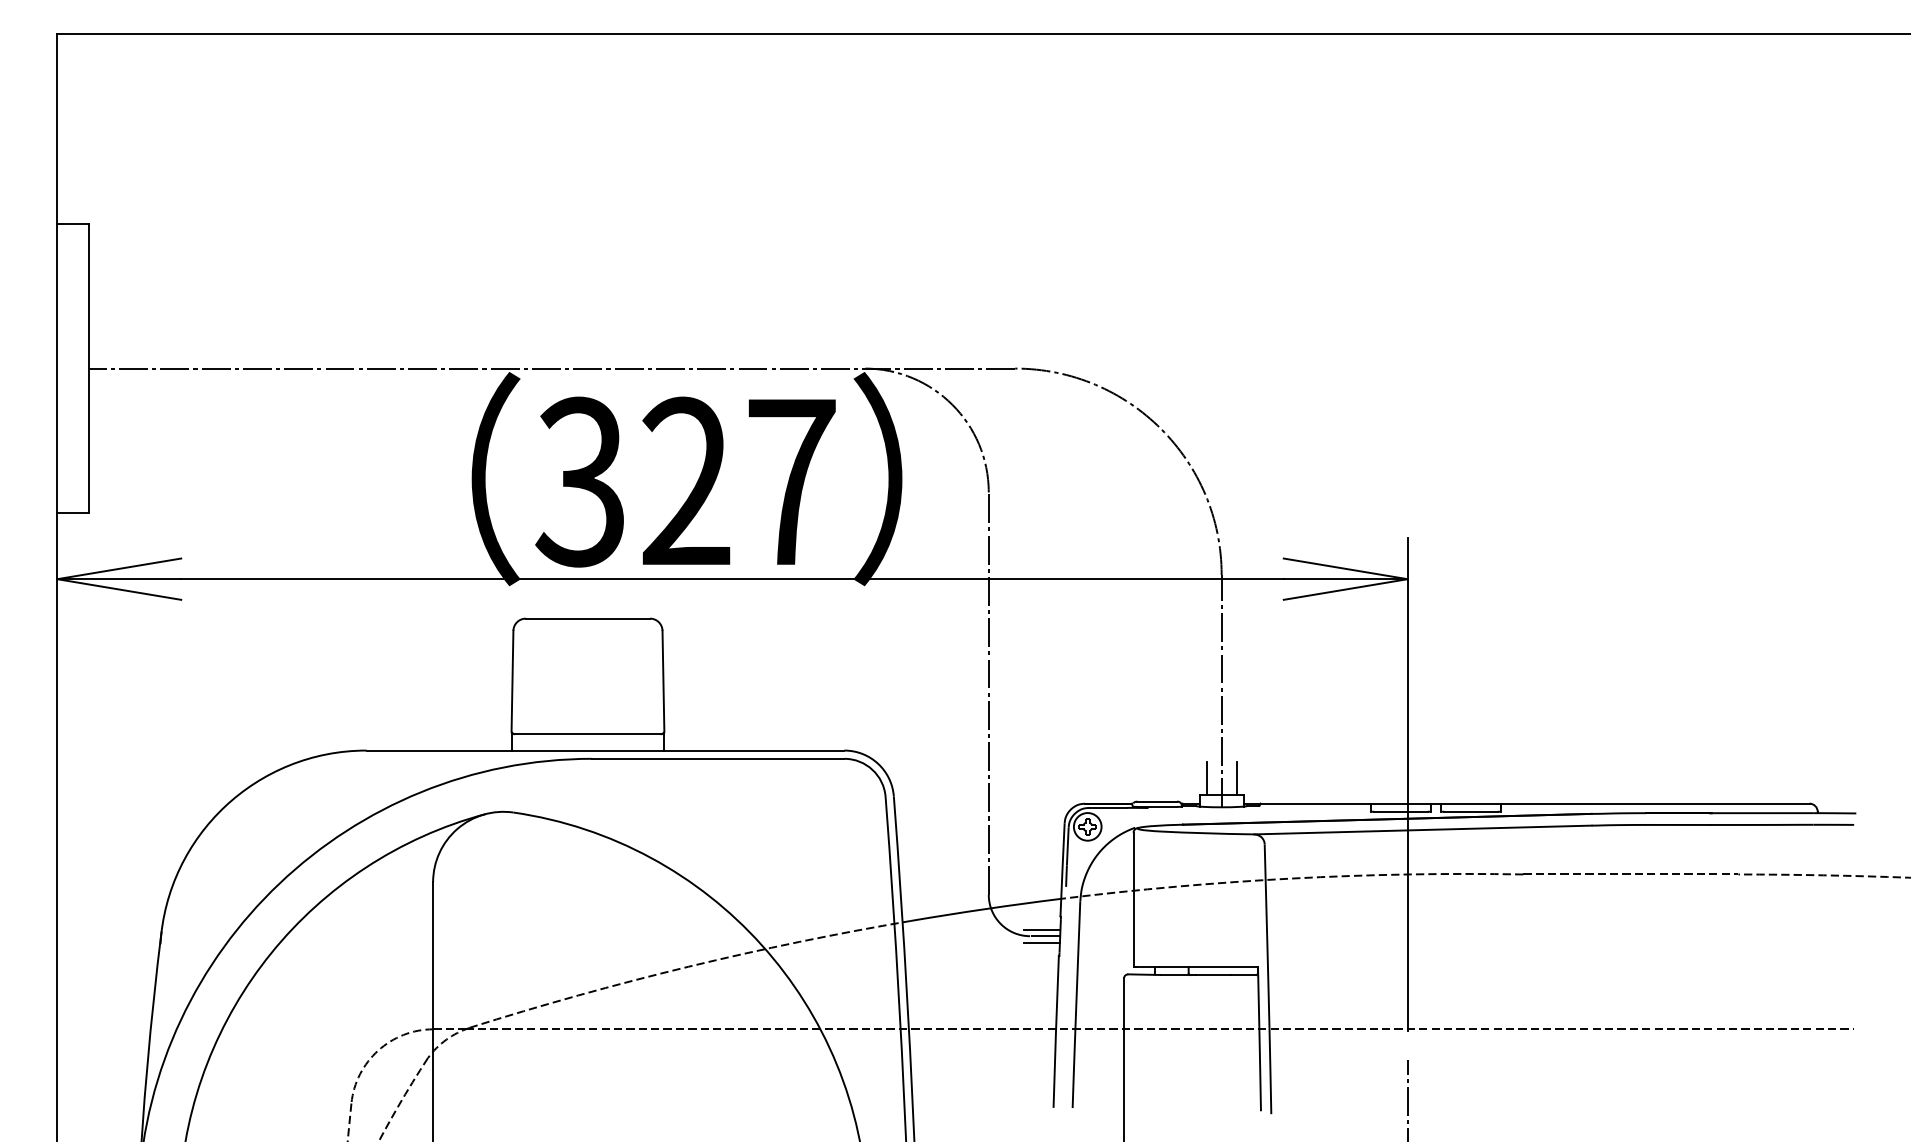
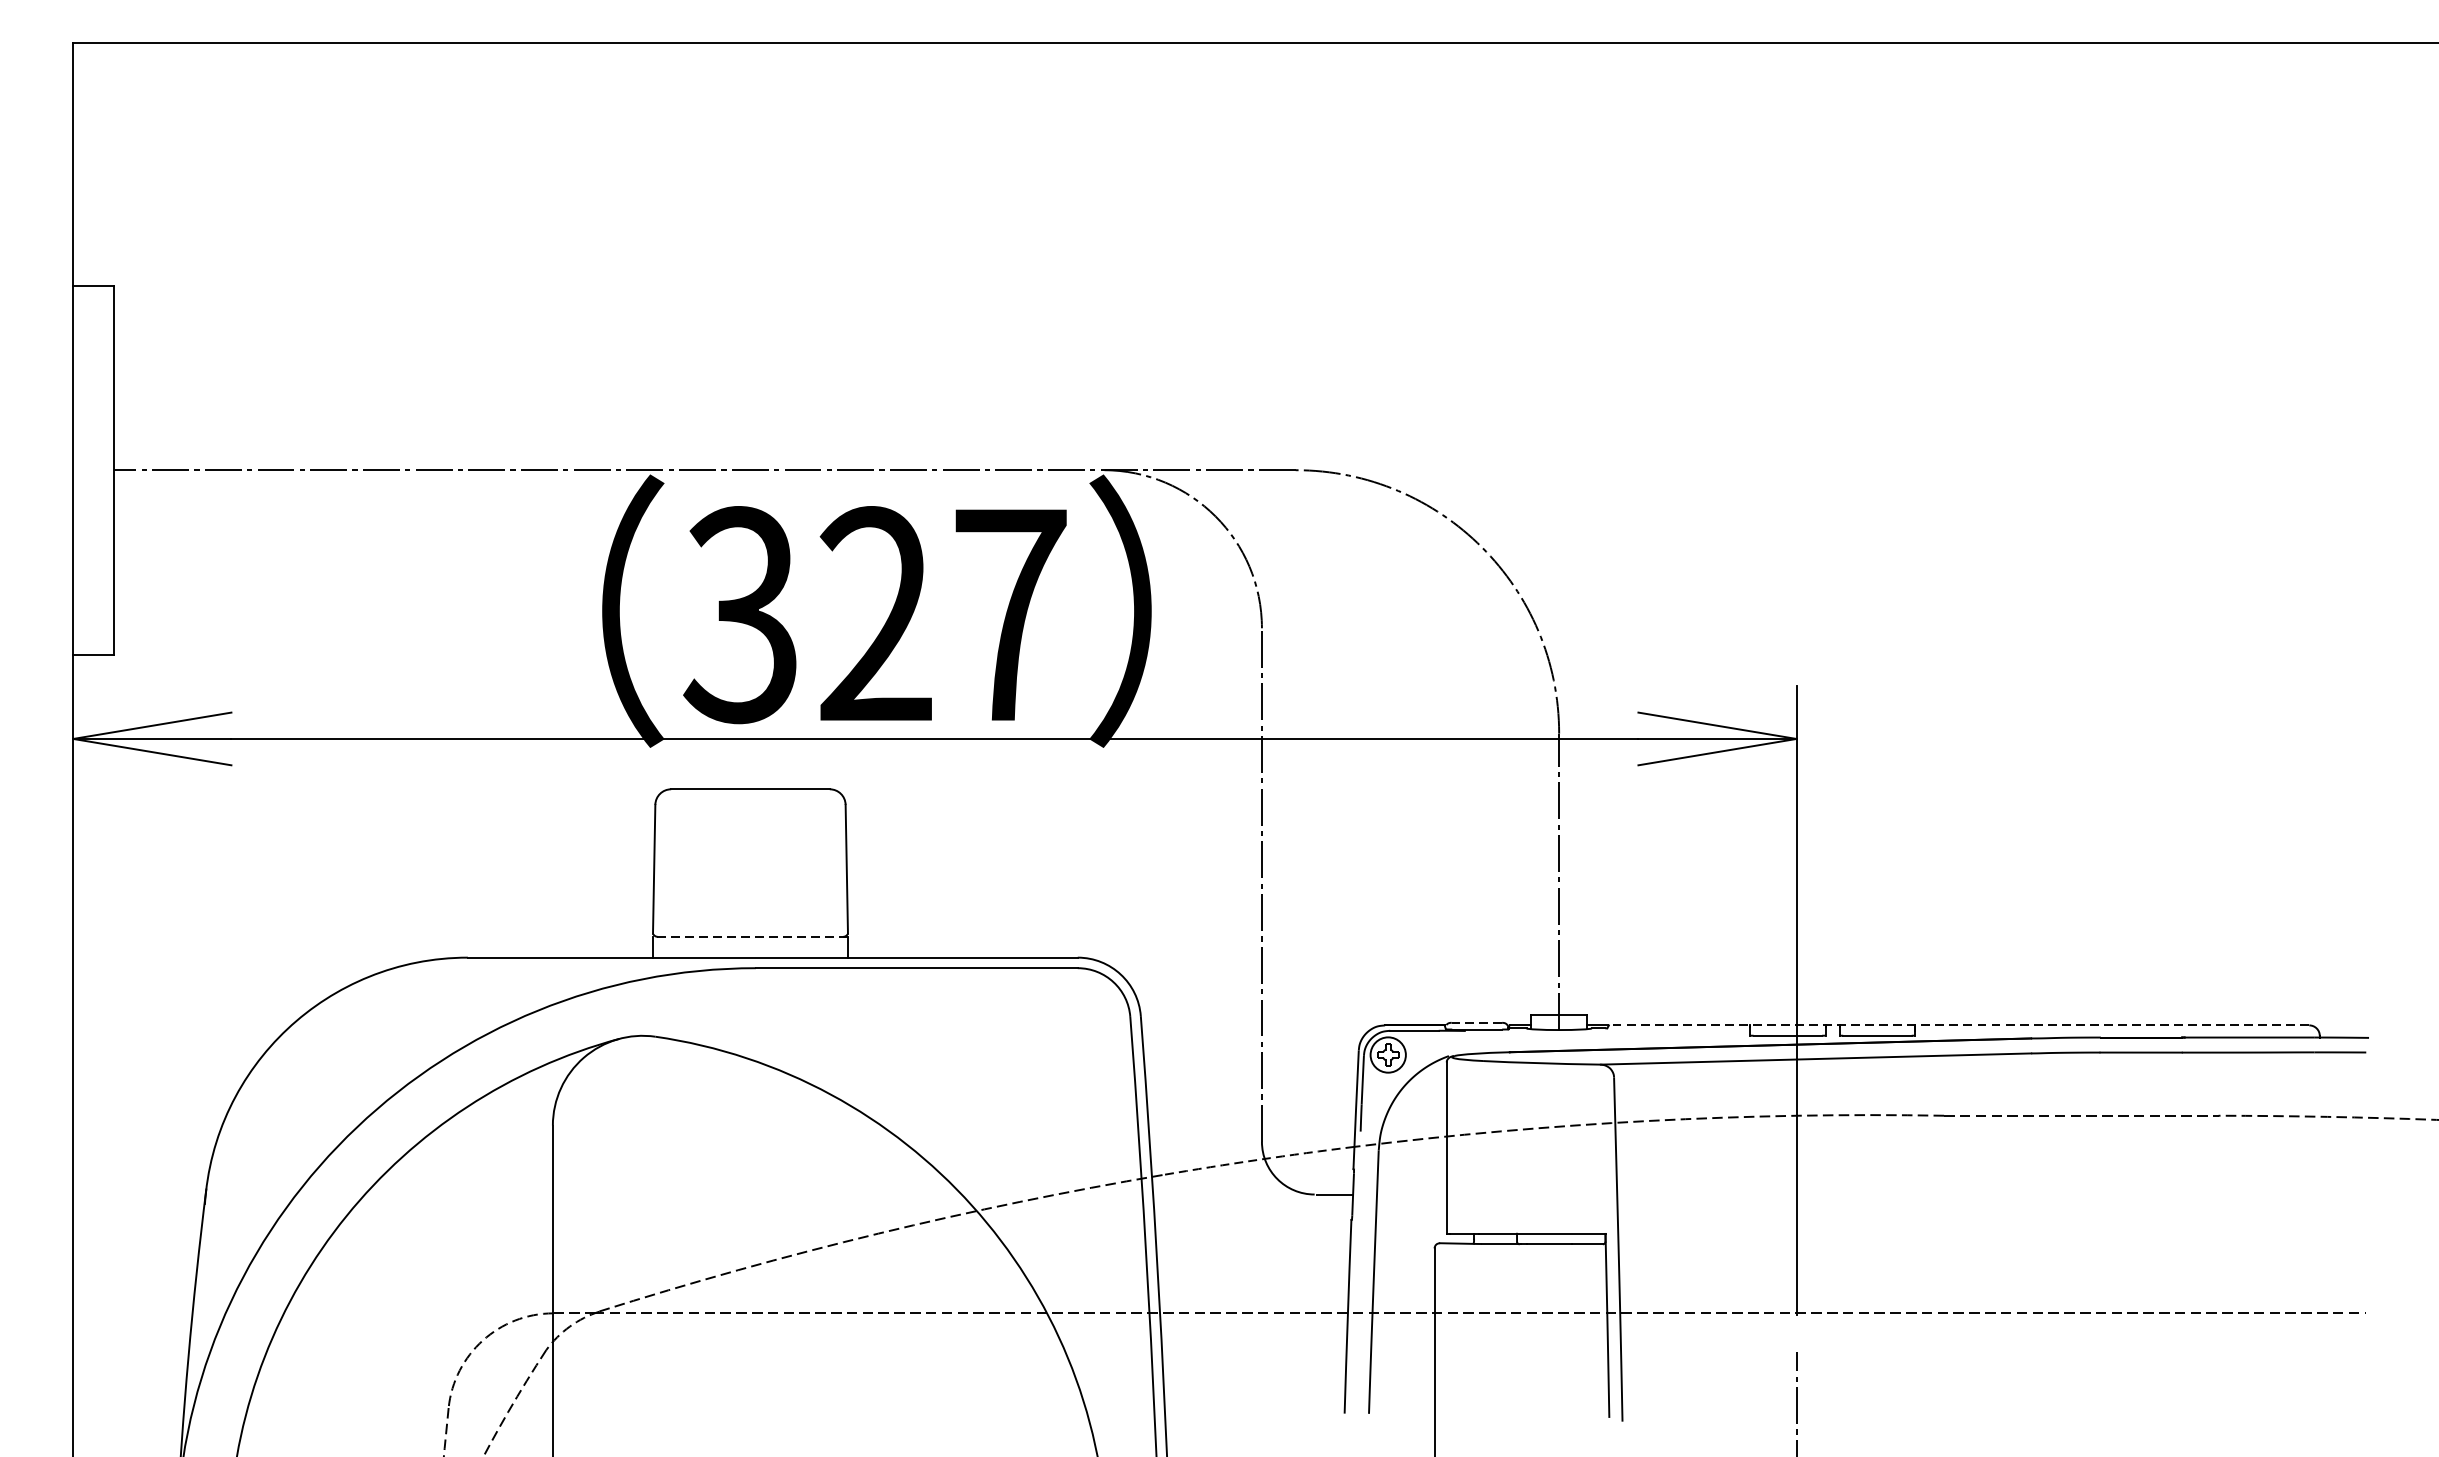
line: (587, 734) -> (749, 937), solid -> dashed
line: (1206, 778) -> (1539, 993), removed
line: (1236, 778) -> (1578, 993), removed
line: (1157, 801) -> (1477, 1022), solid -> dashed
line: (1534, 803) -> (1958, 1025), solid -> dashed
arc: (985, 909) -> (1257, 1160), solid -> dashed
line: (1041, 929) -> (1329, 1185), removed
line: (1041, 942) -> (1329, 1202), removed

